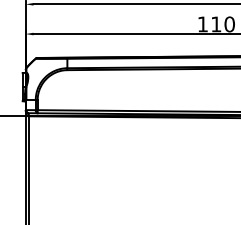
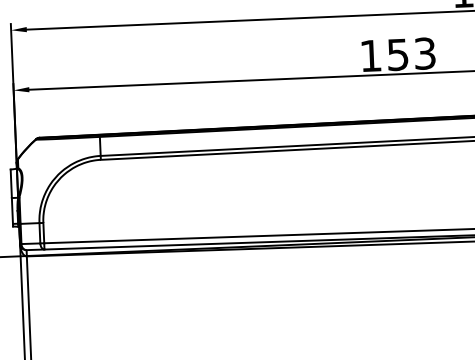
text: (222, 24) -> (410, 54), 110 -> 153

